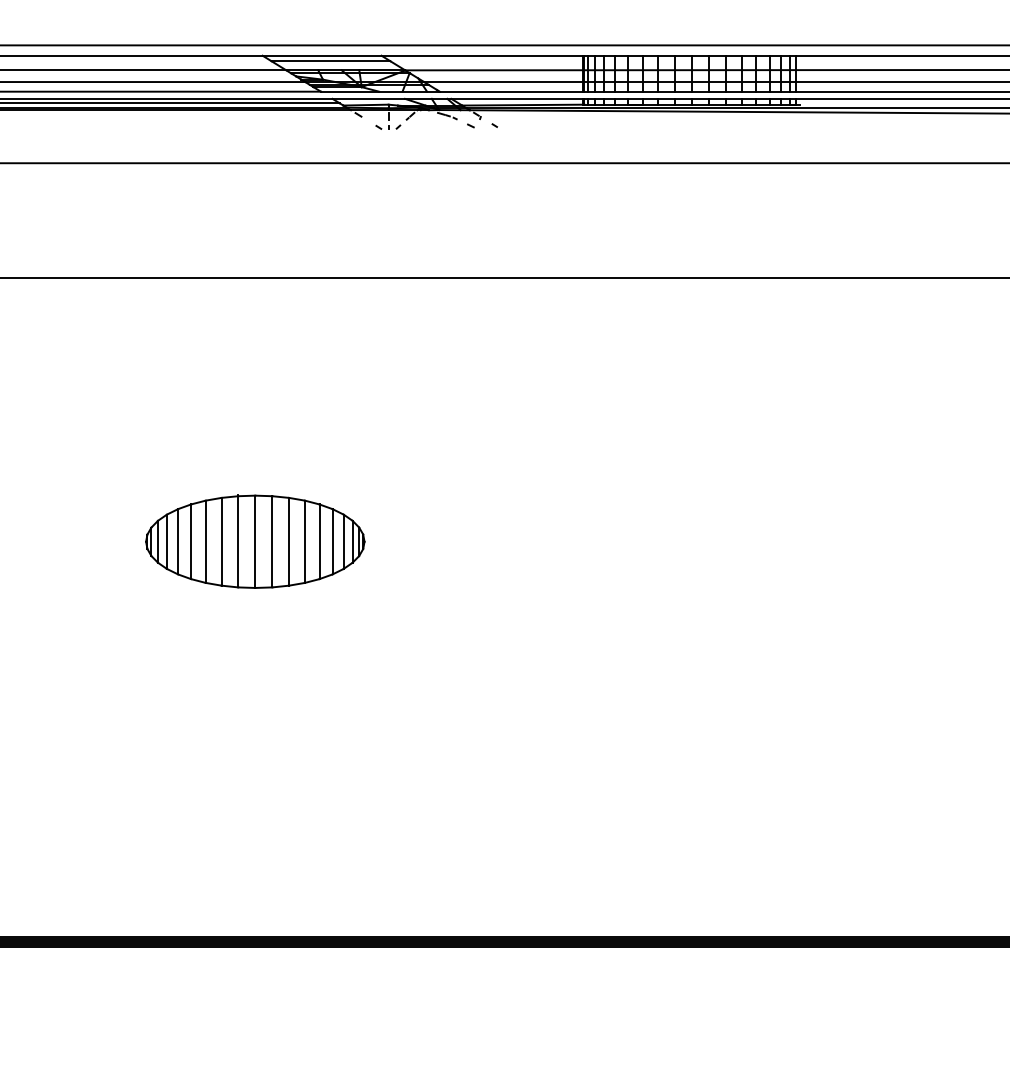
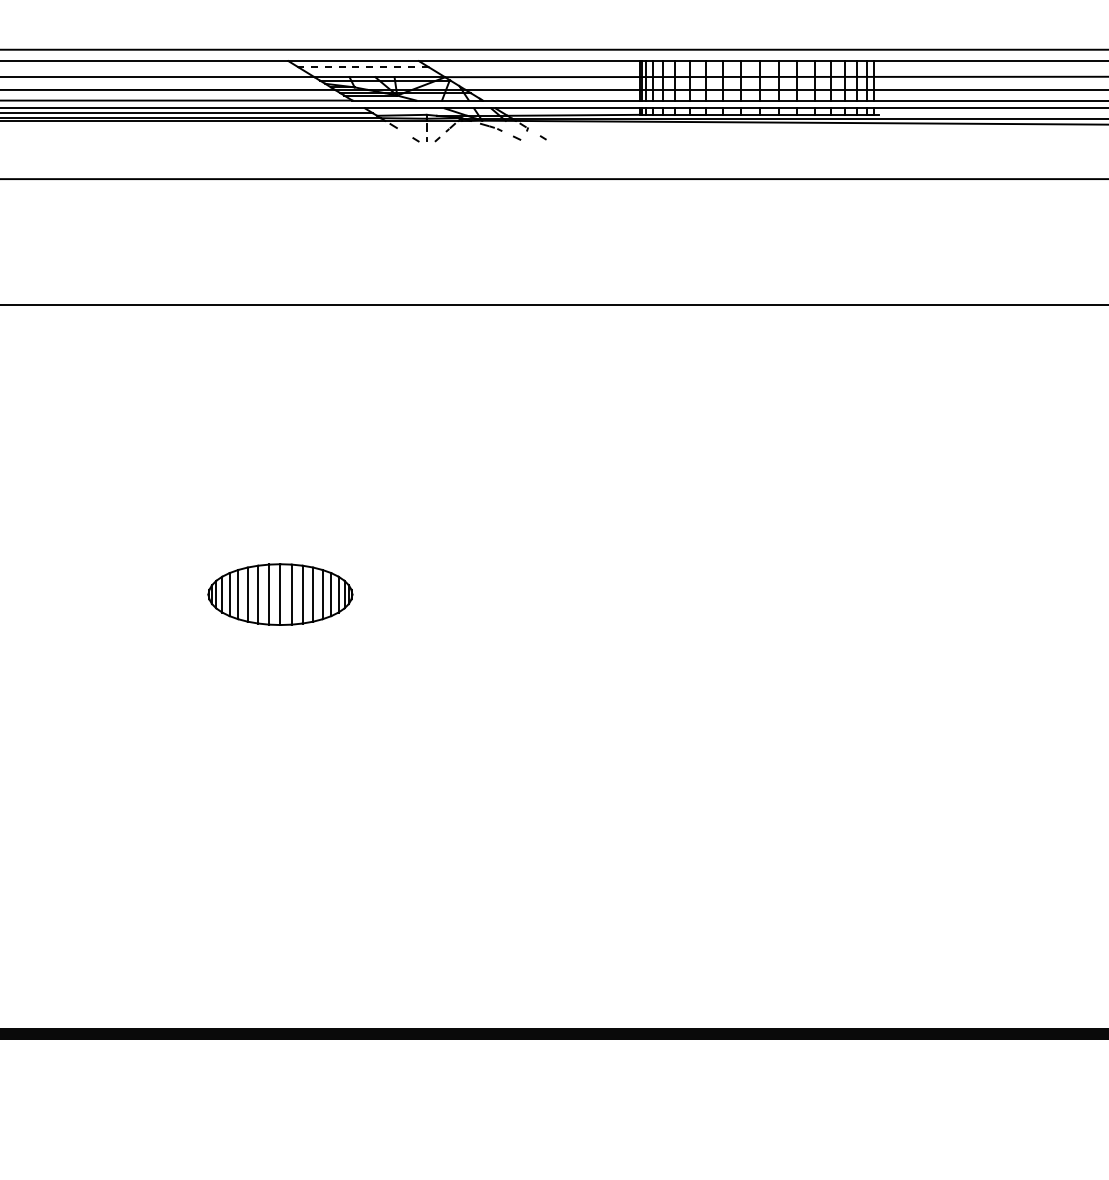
line: (330, 61) -> (362, 67), solid -> dashed
part: (255, 541) -> (280, 594), size x0.6

